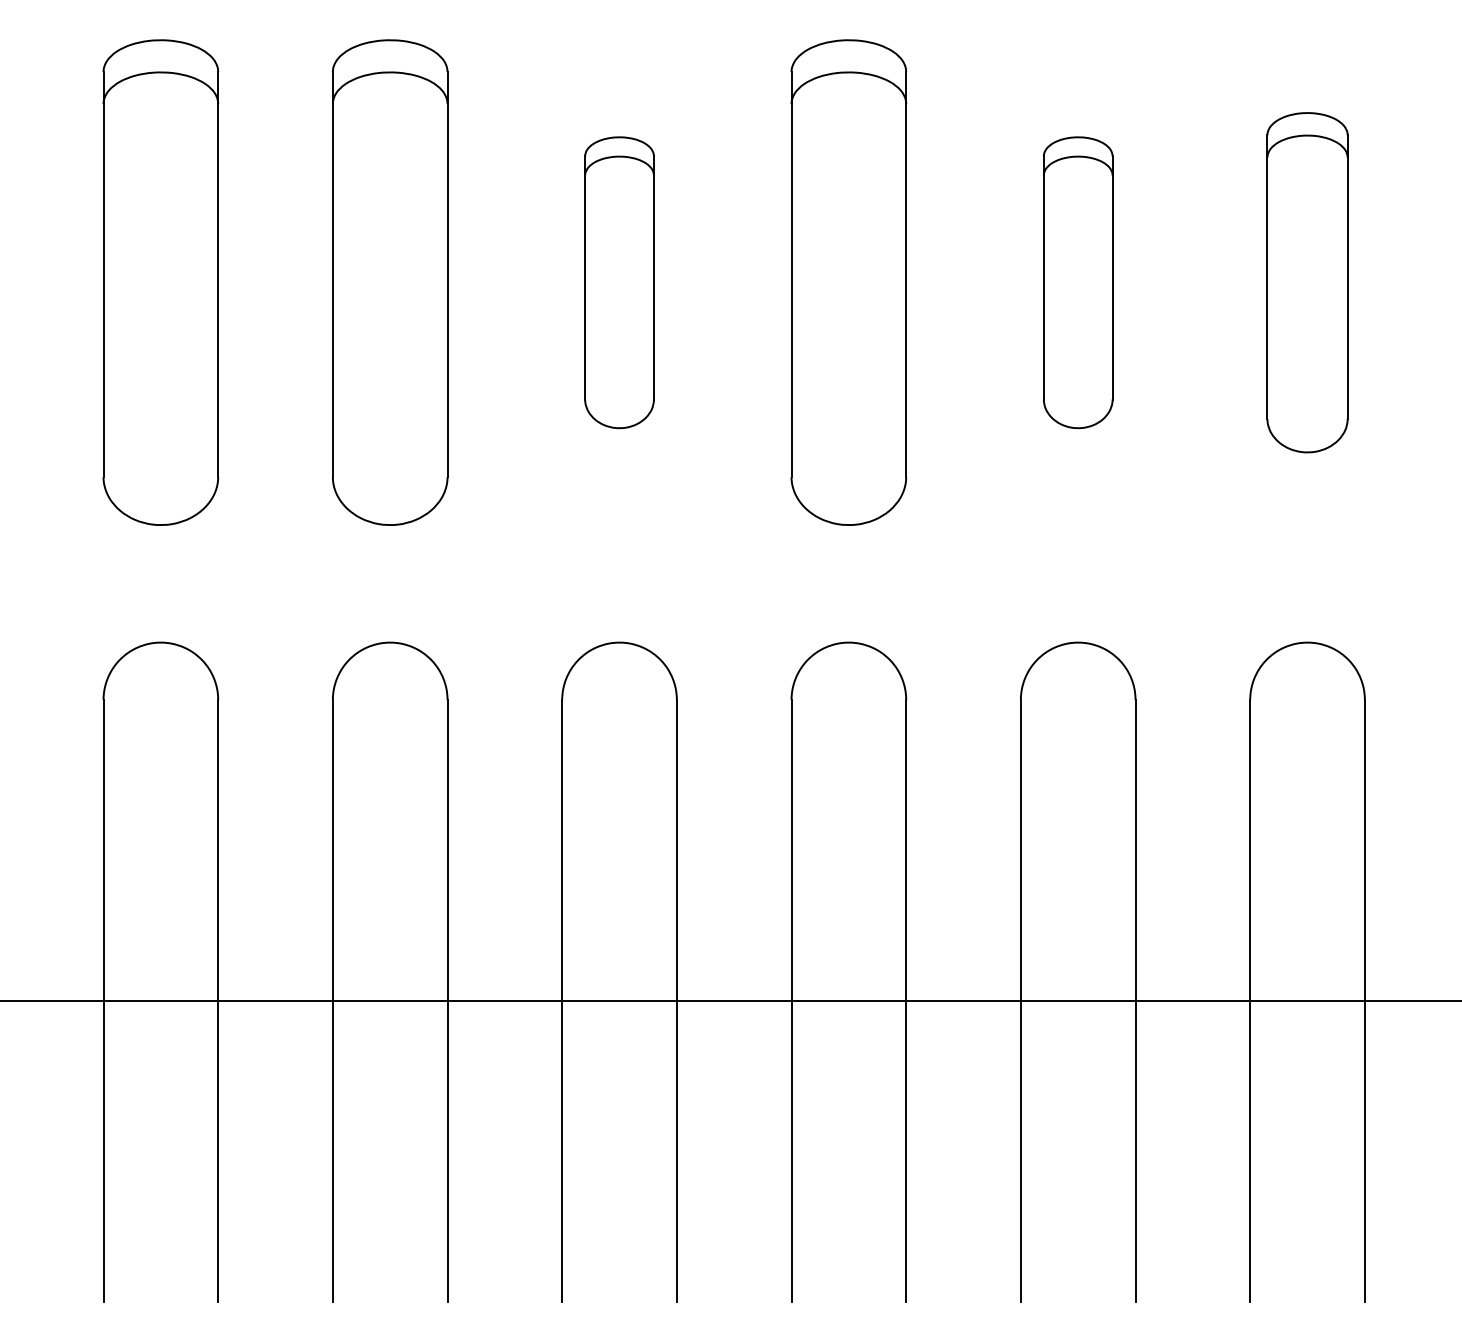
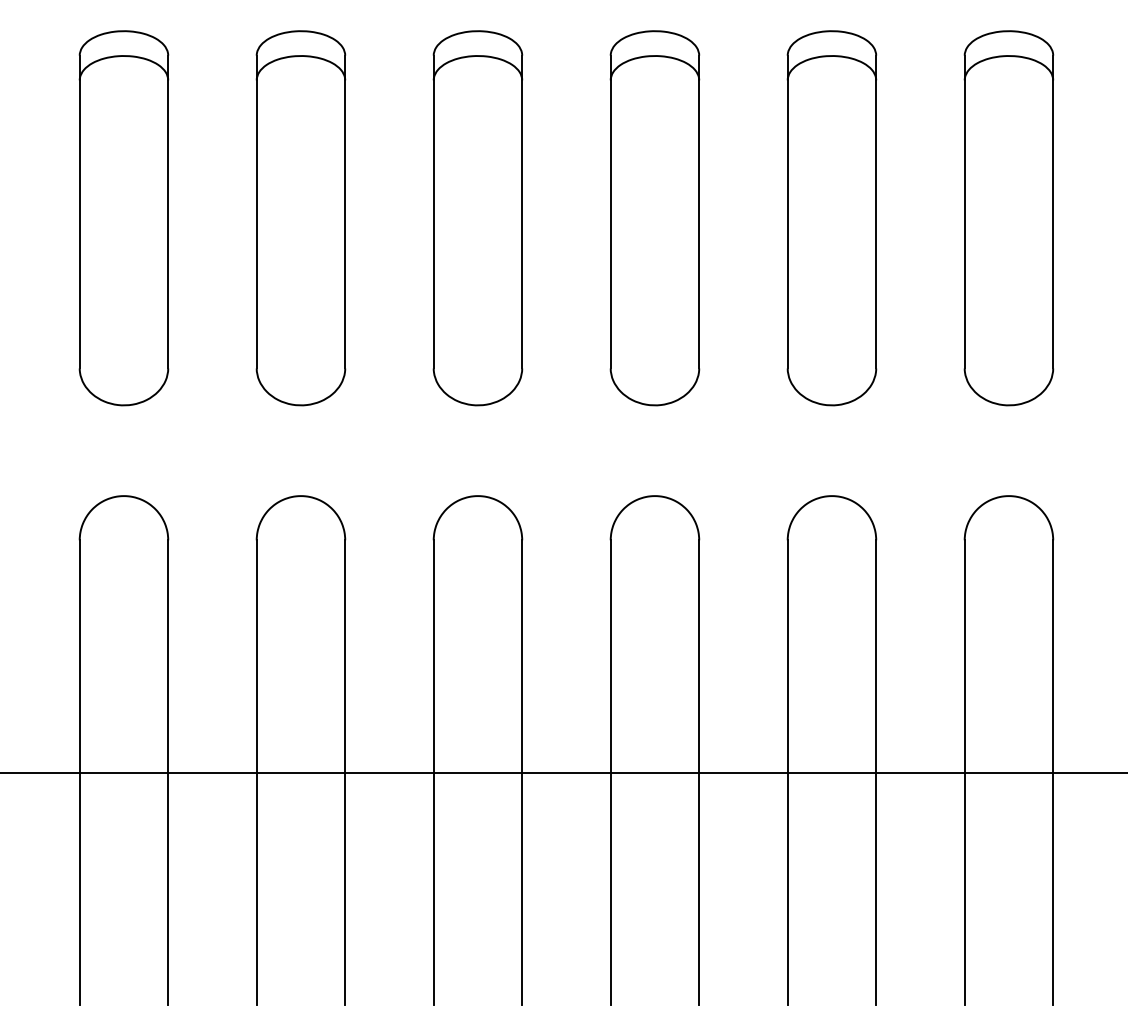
part: (618, 282) -> (477, 218), size x1.67
part: (1077, 282) -> (831, 218), size x1.67
part: (1306, 282) -> (1008, 218), size x1.43

